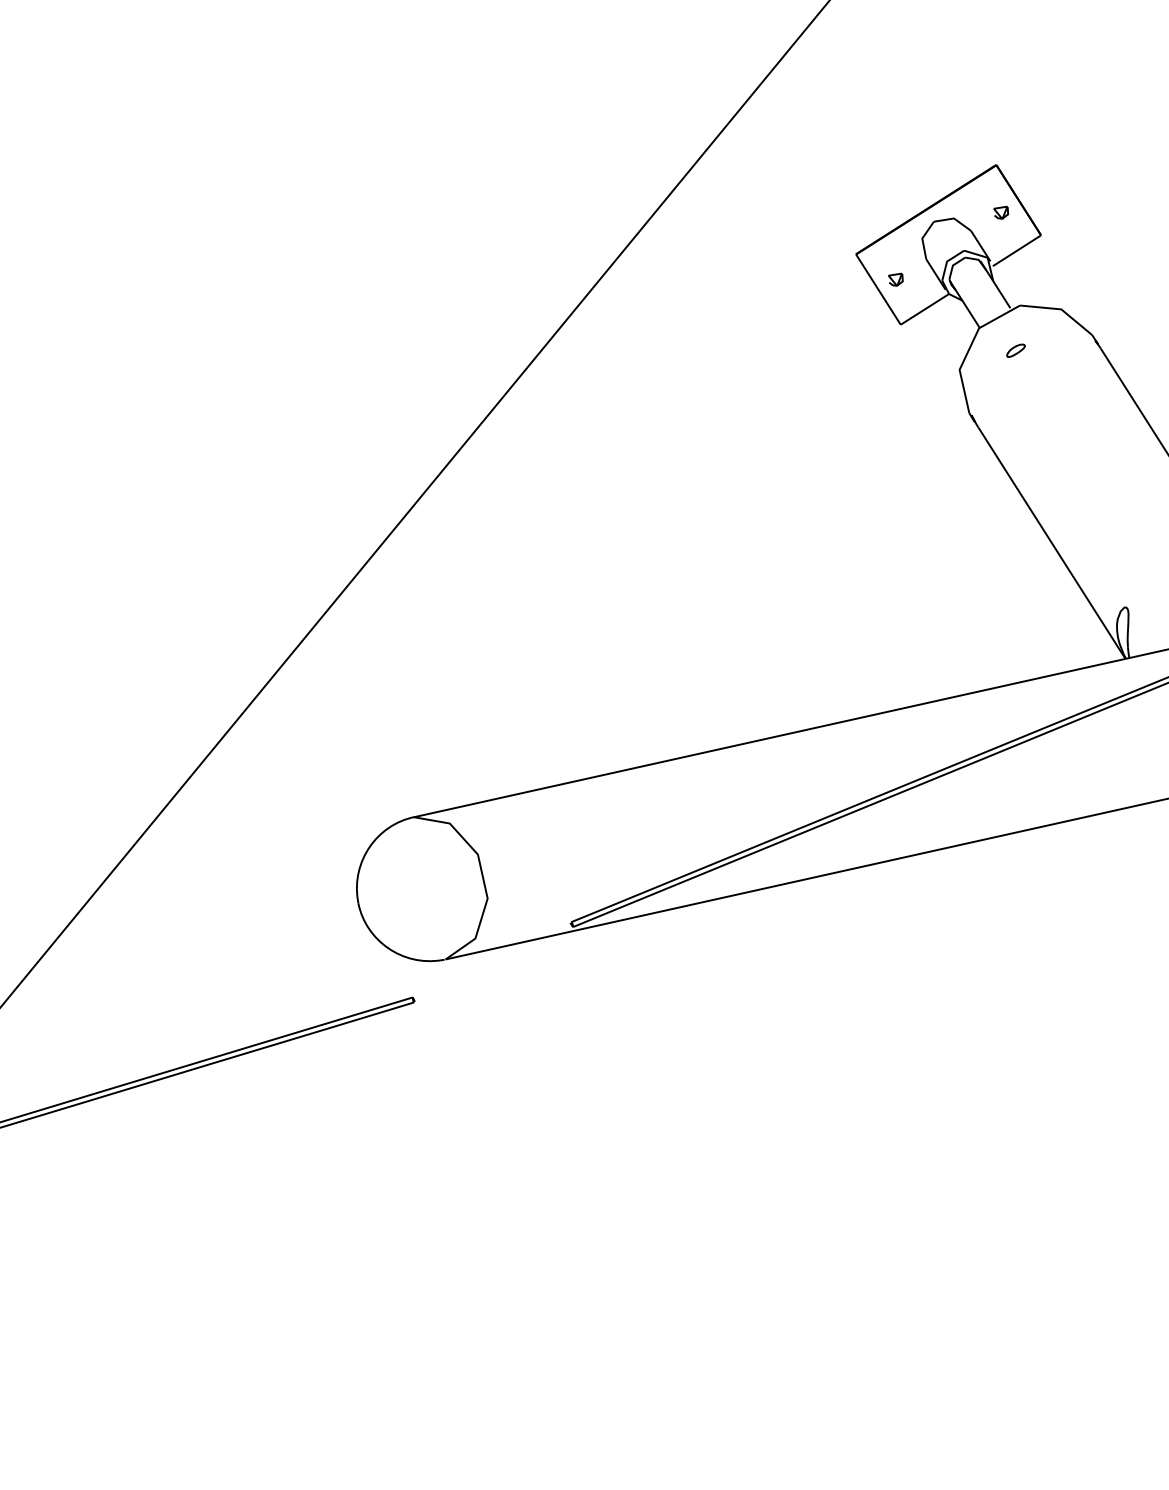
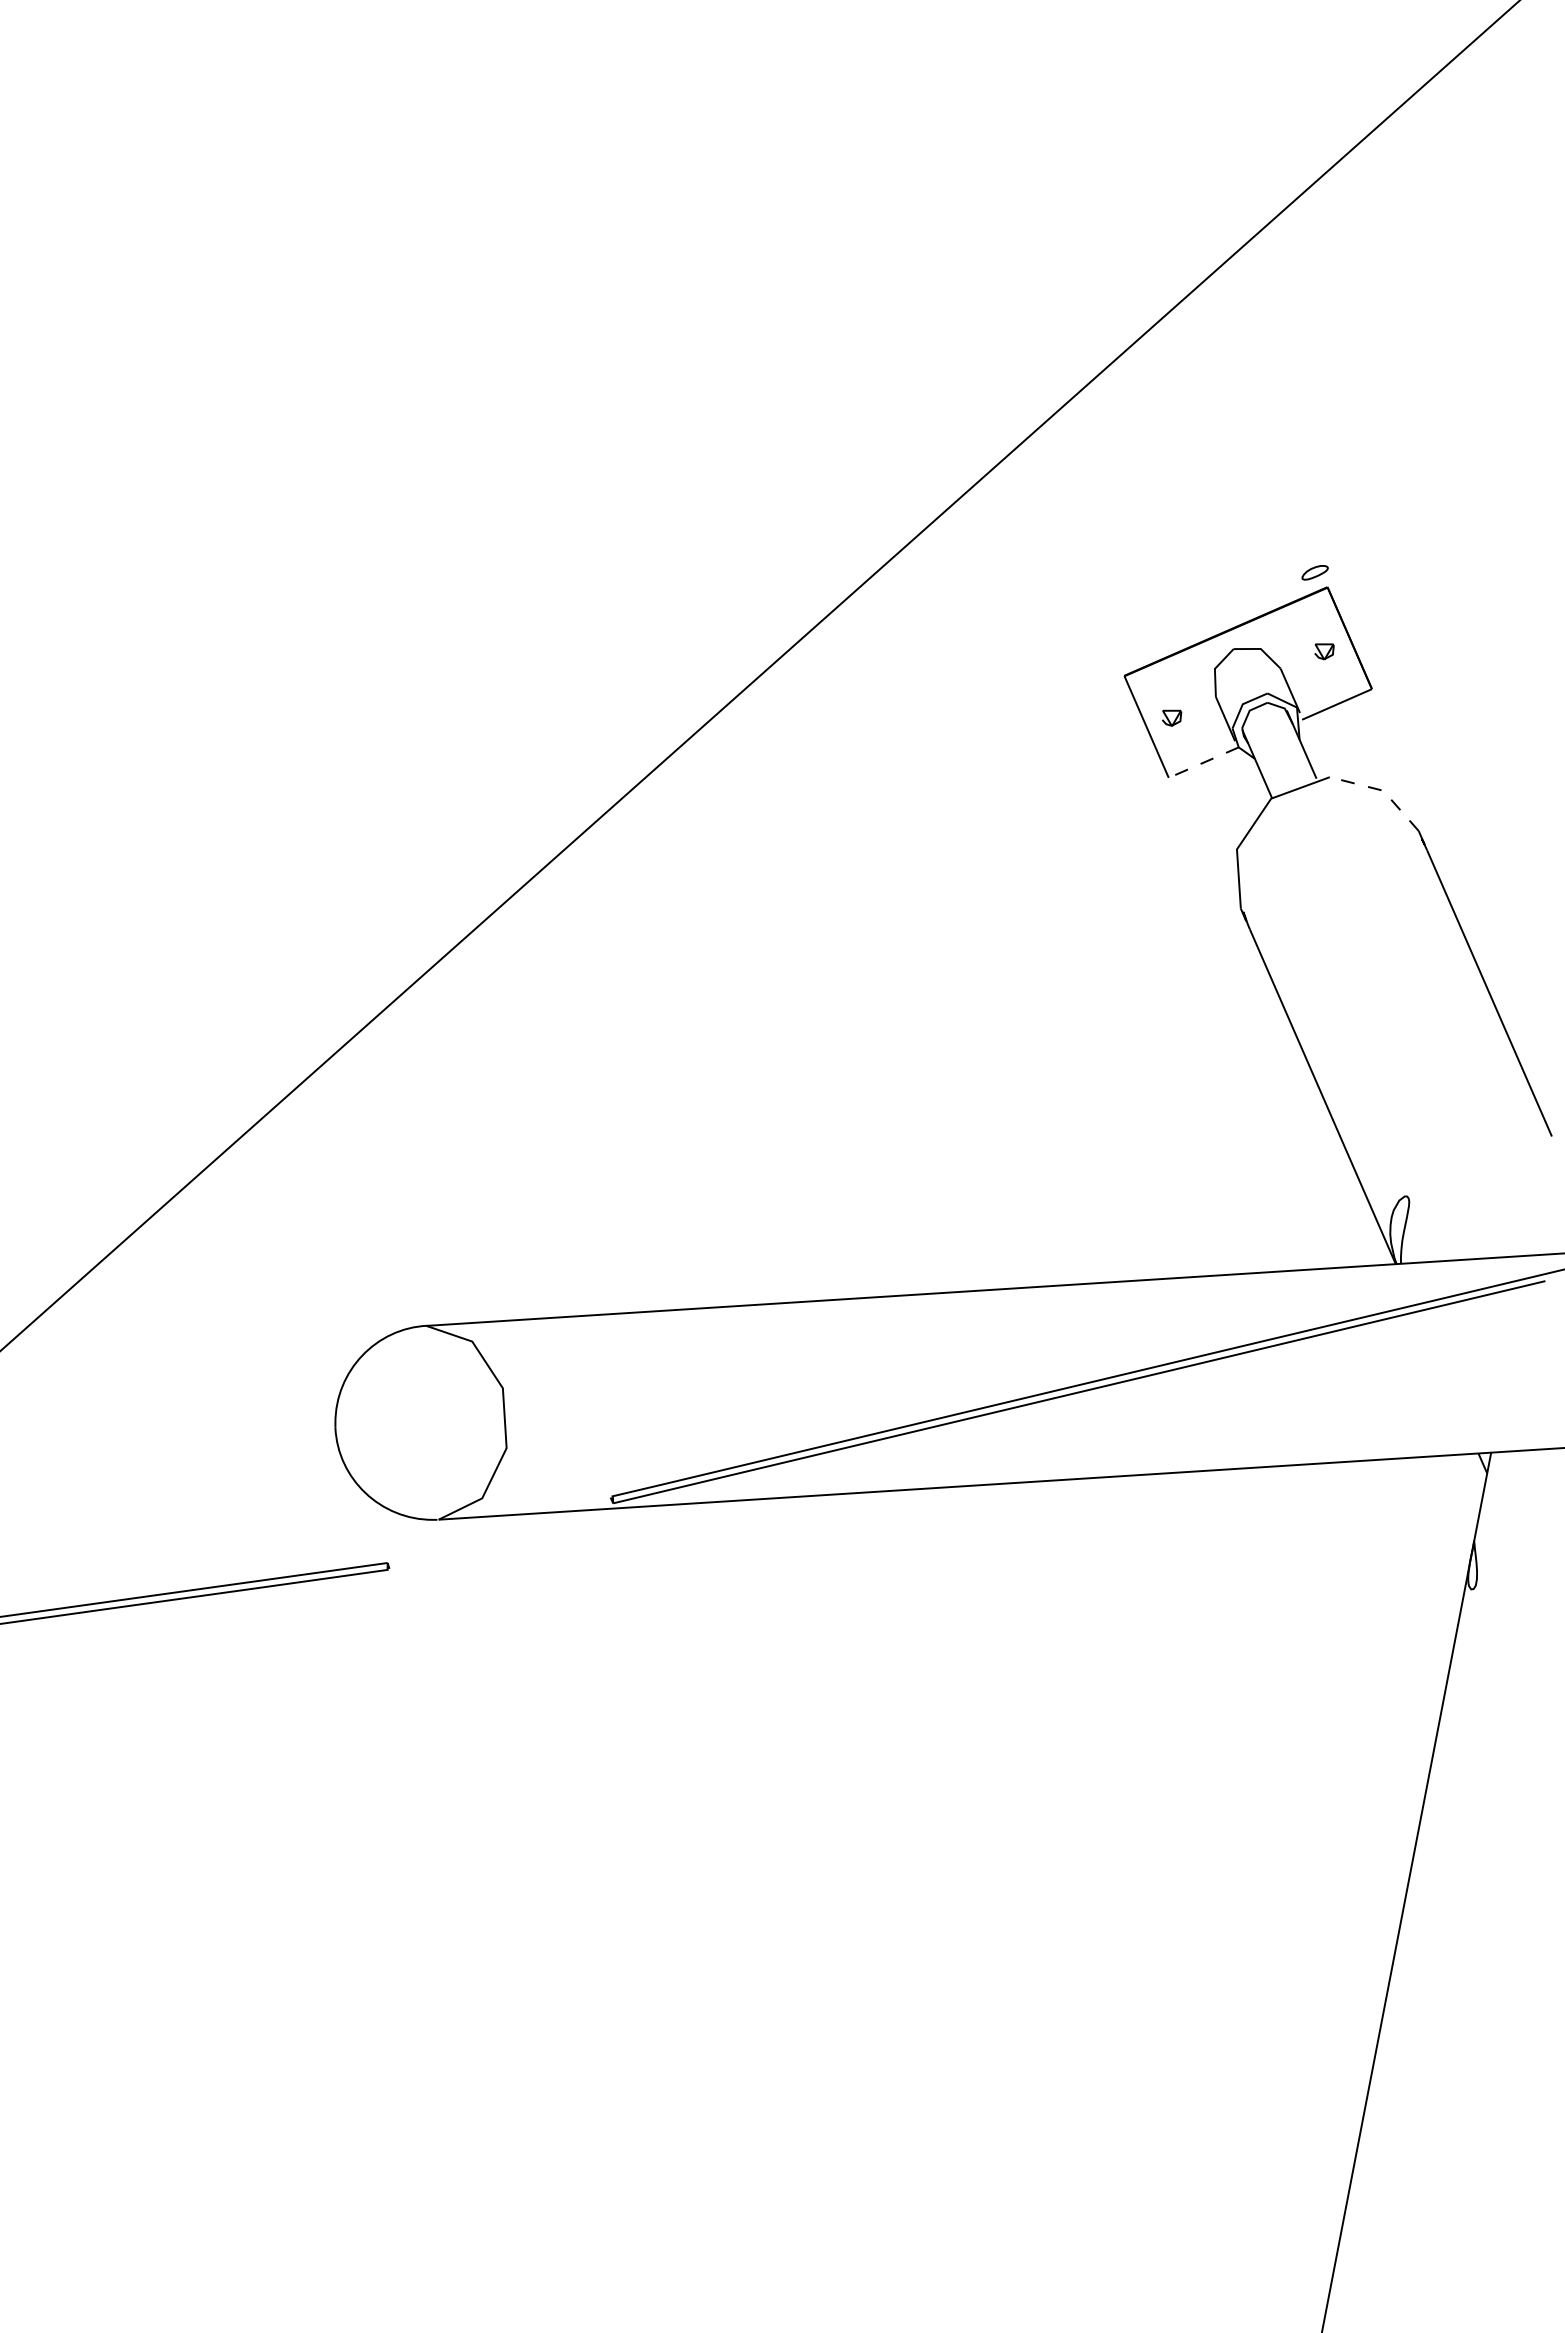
line: (924, 309) -> (1203, 762), solid -> dashed
line: (1060, 309) -> (1382, 790), solid -> dashed
part: (1015, 350) -> (1314, 572), moved

